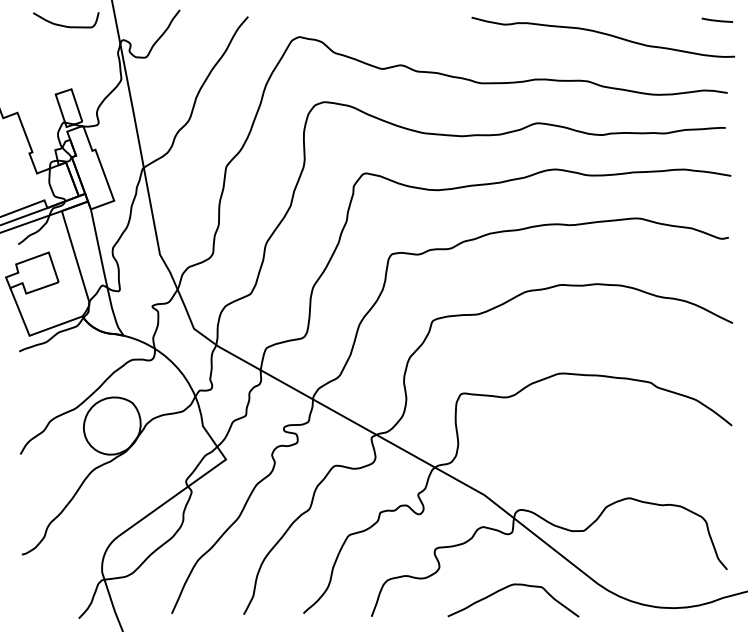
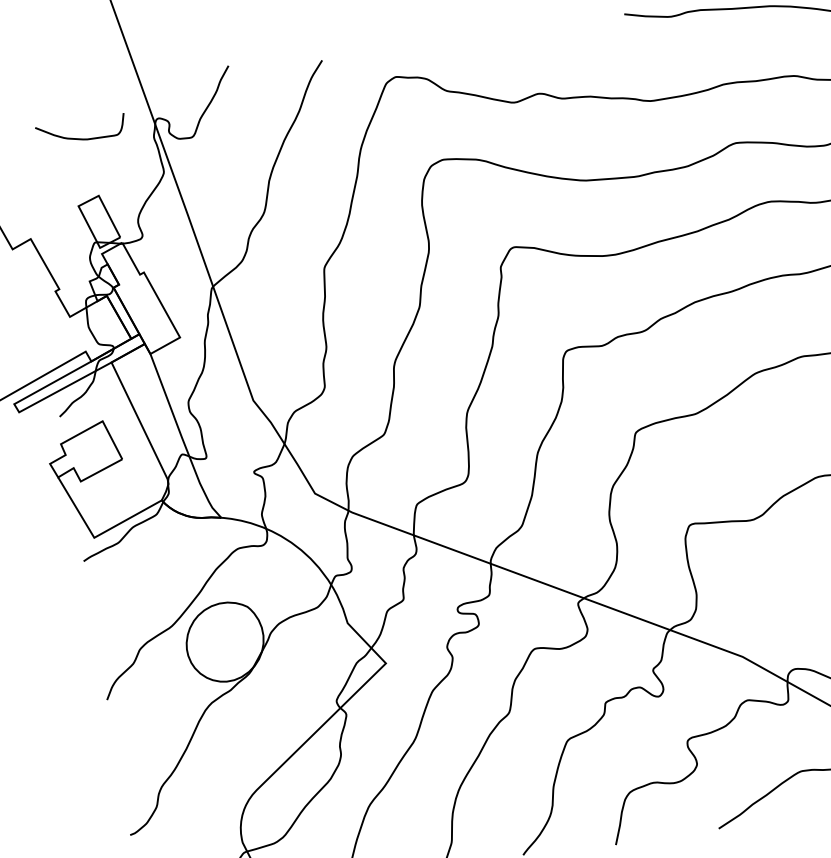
curve: (66, 25) -> (82, 137), moved

